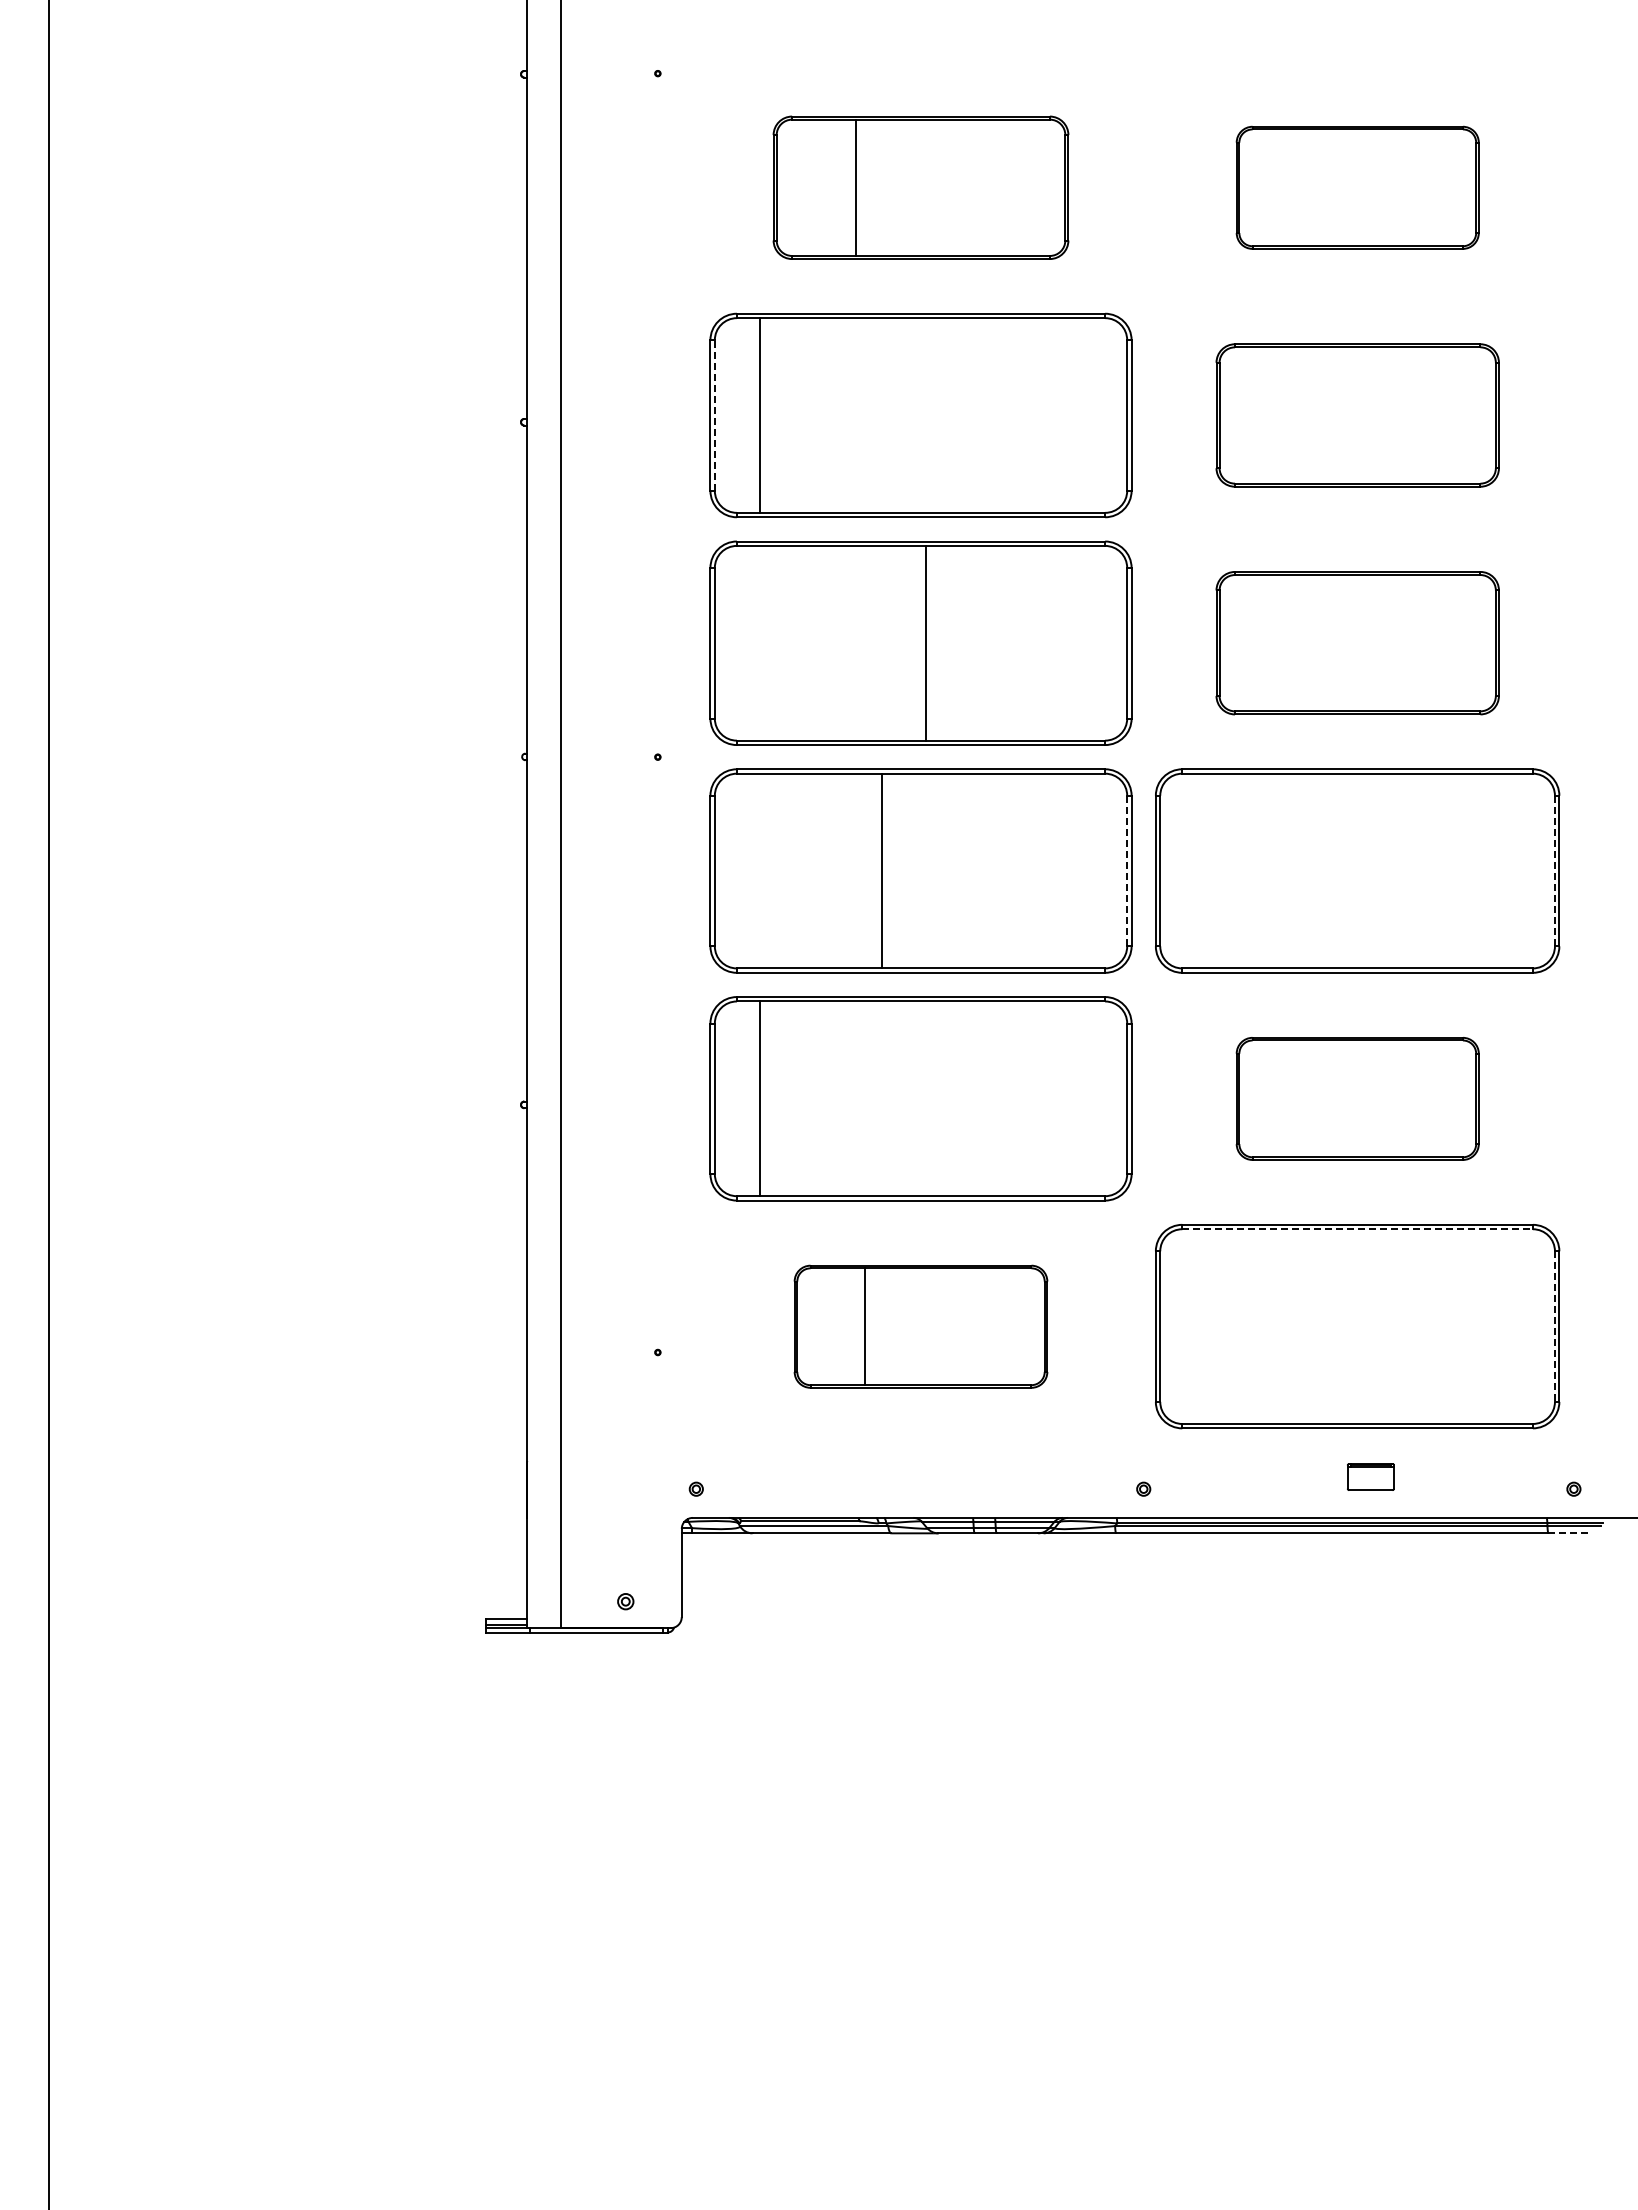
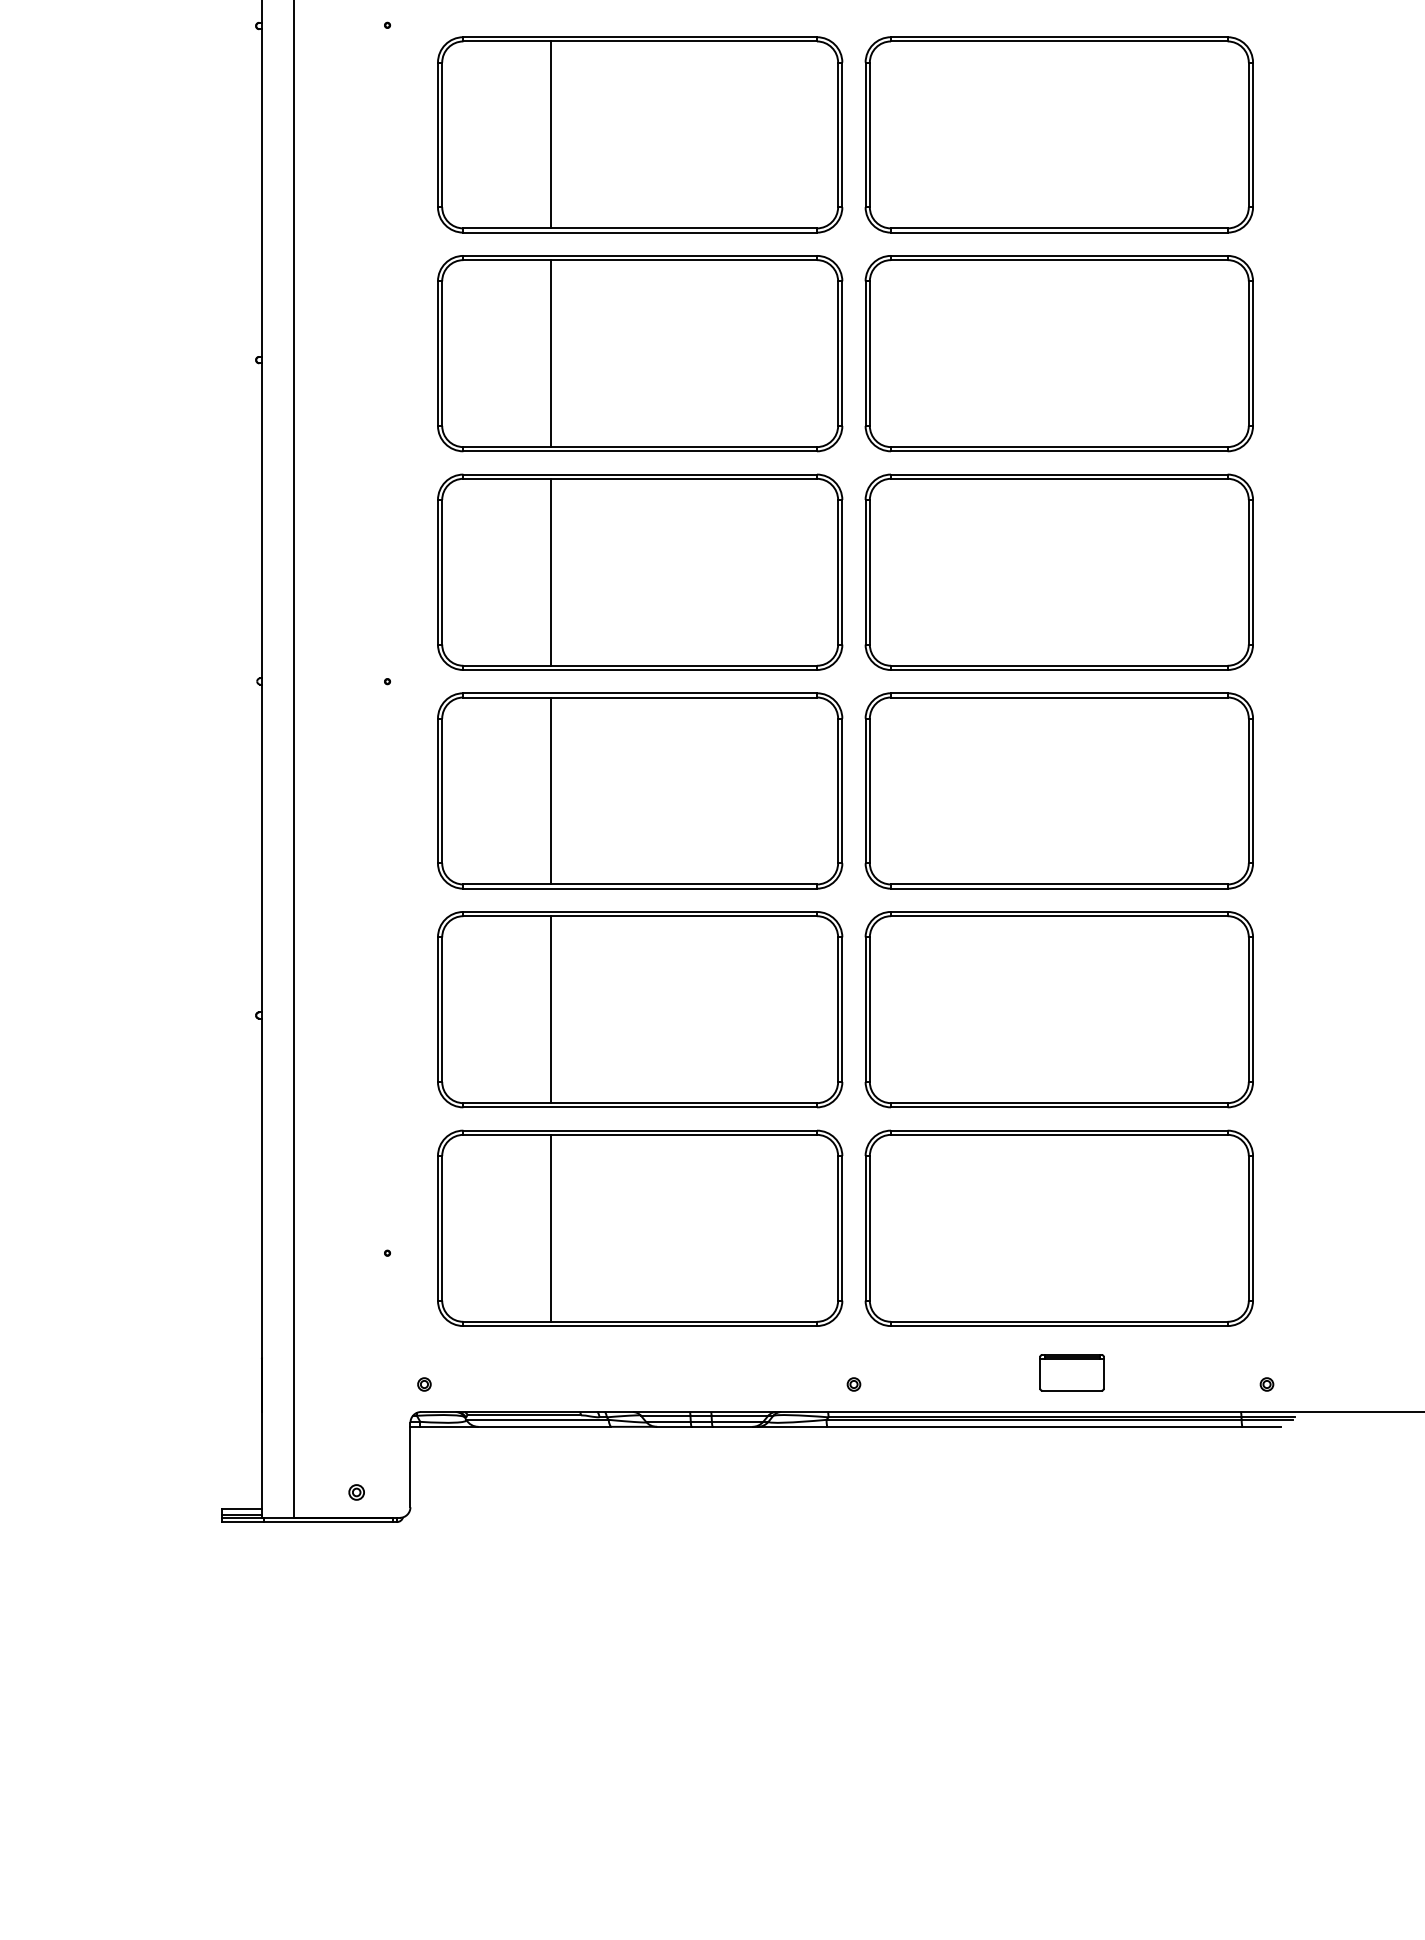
part: (920, 187) -> (639, 134), size x1.43
part: (1357, 187) -> (1059, 134), size x1.67
line: (714, 415) -> (441, 353), dashed -> solid
line: (760, 415) -> (551, 353), moved
part: (1357, 415) -> (1059, 353), size x1.43
line: (926, 642) -> (551, 571), moved
part: (1357, 642) -> (1059, 571), size x1.43
line: (882, 870) -> (551, 790), moved
line: (1127, 871) -> (838, 791), dashed -> solid
line: (1554, 871) -> (1248, 791), dashed -> solid
line: (760, 1098) -> (551, 1009), moved
part: (1357, 1098) -> (1059, 1009), size x1.67
line: (1358, 1229) -> (1060, 1135), dashed -> solid
part: (920, 1326) -> (639, 1228), size x1.67
line: (1554, 1327) -> (1248, 1229), dashed -> solid
part: (1370, 1476) -> (1071, 1372), size x1.43
line: (1569, 1533) -> (1262, 1426), dashed -> solid

